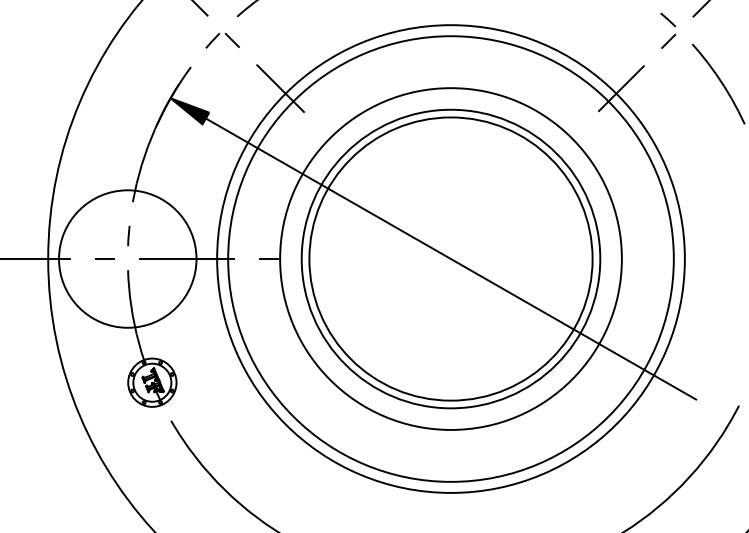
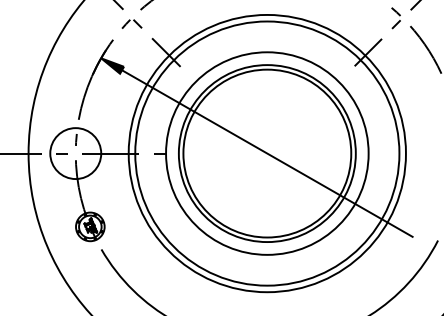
circle: (127, 258) -> (75, 153), size x0.62

